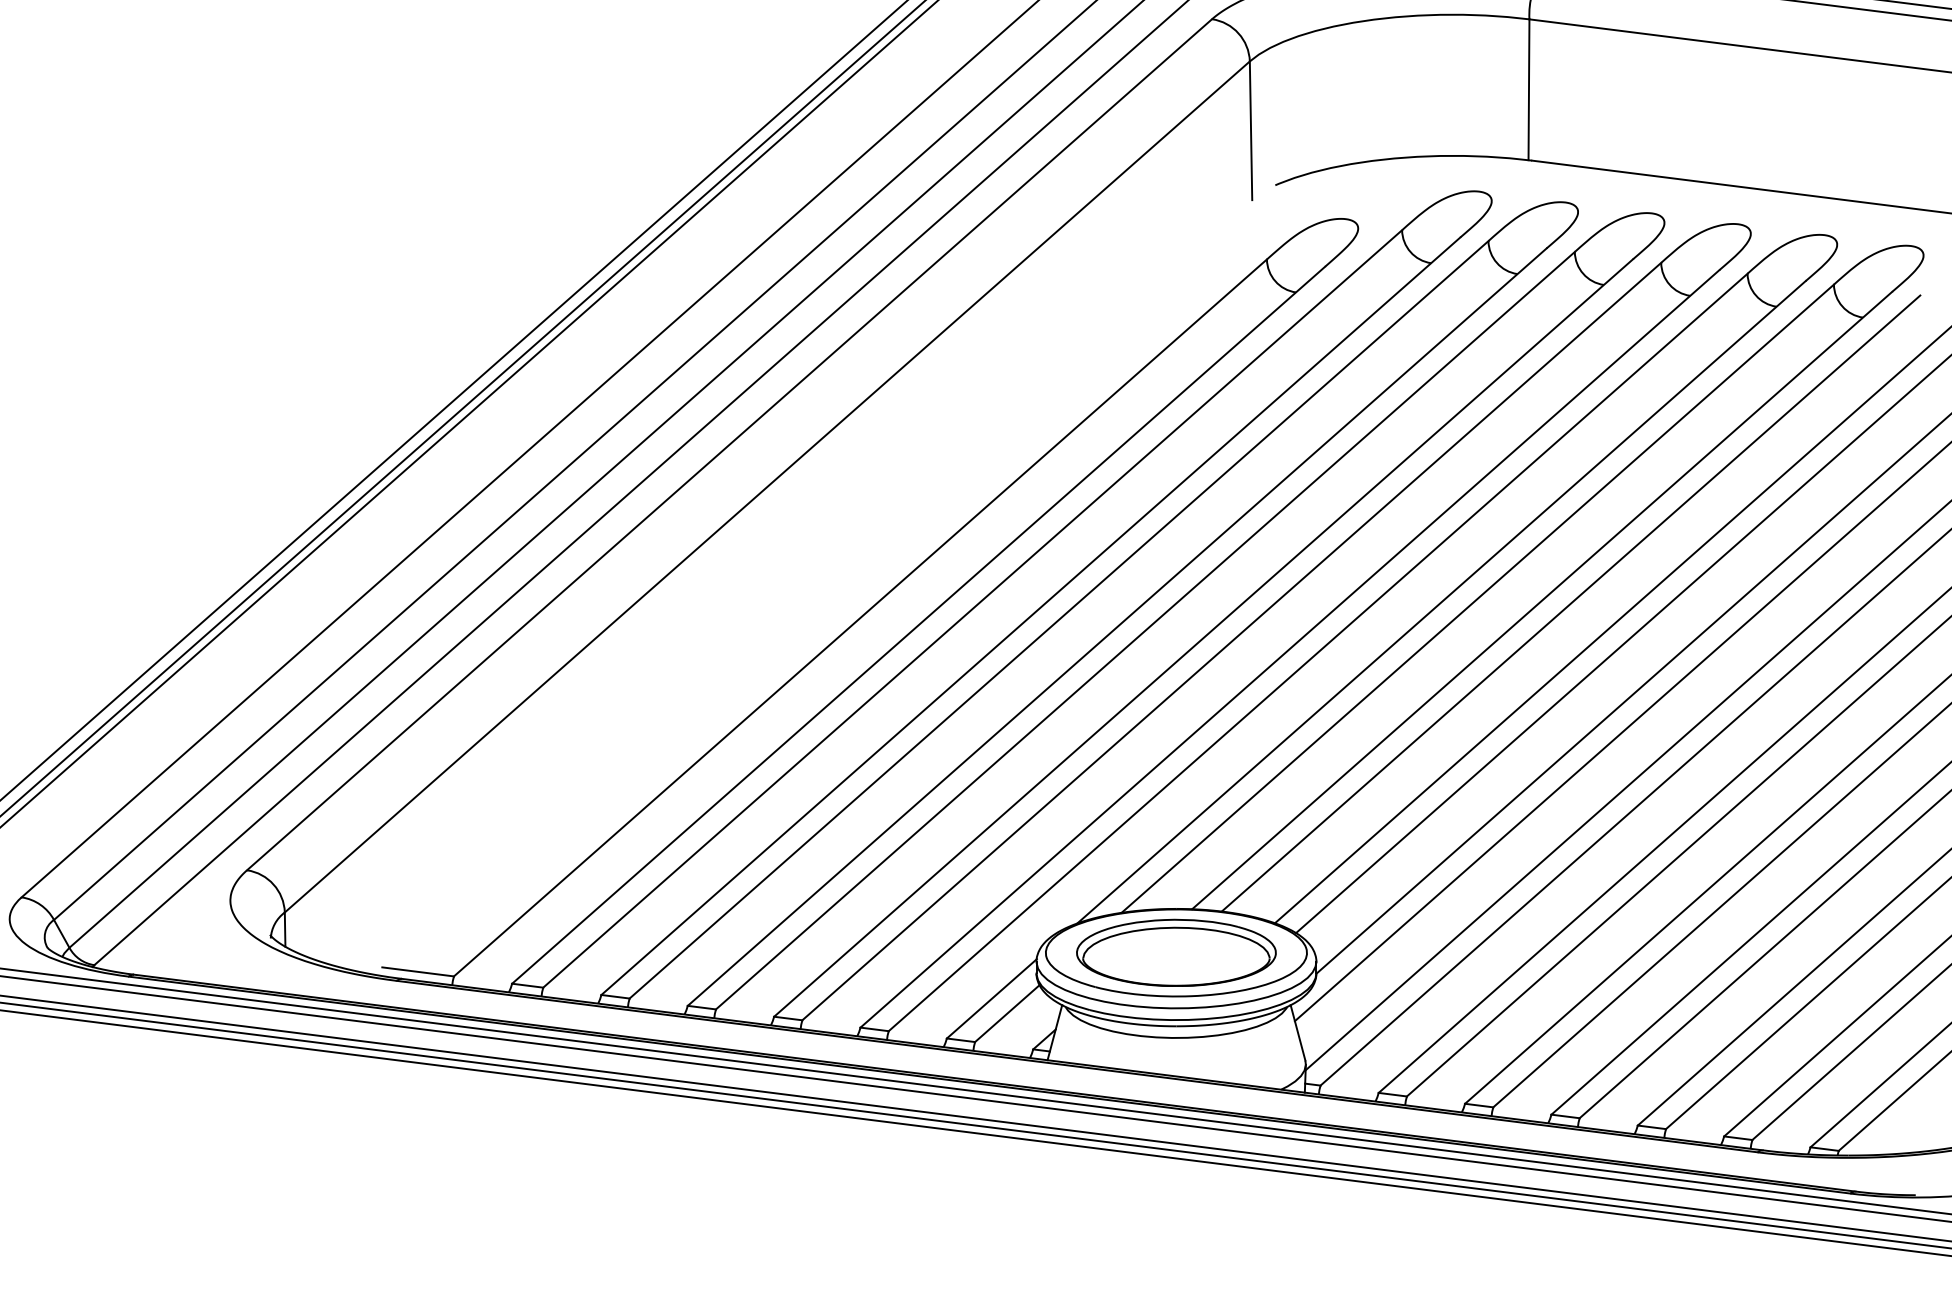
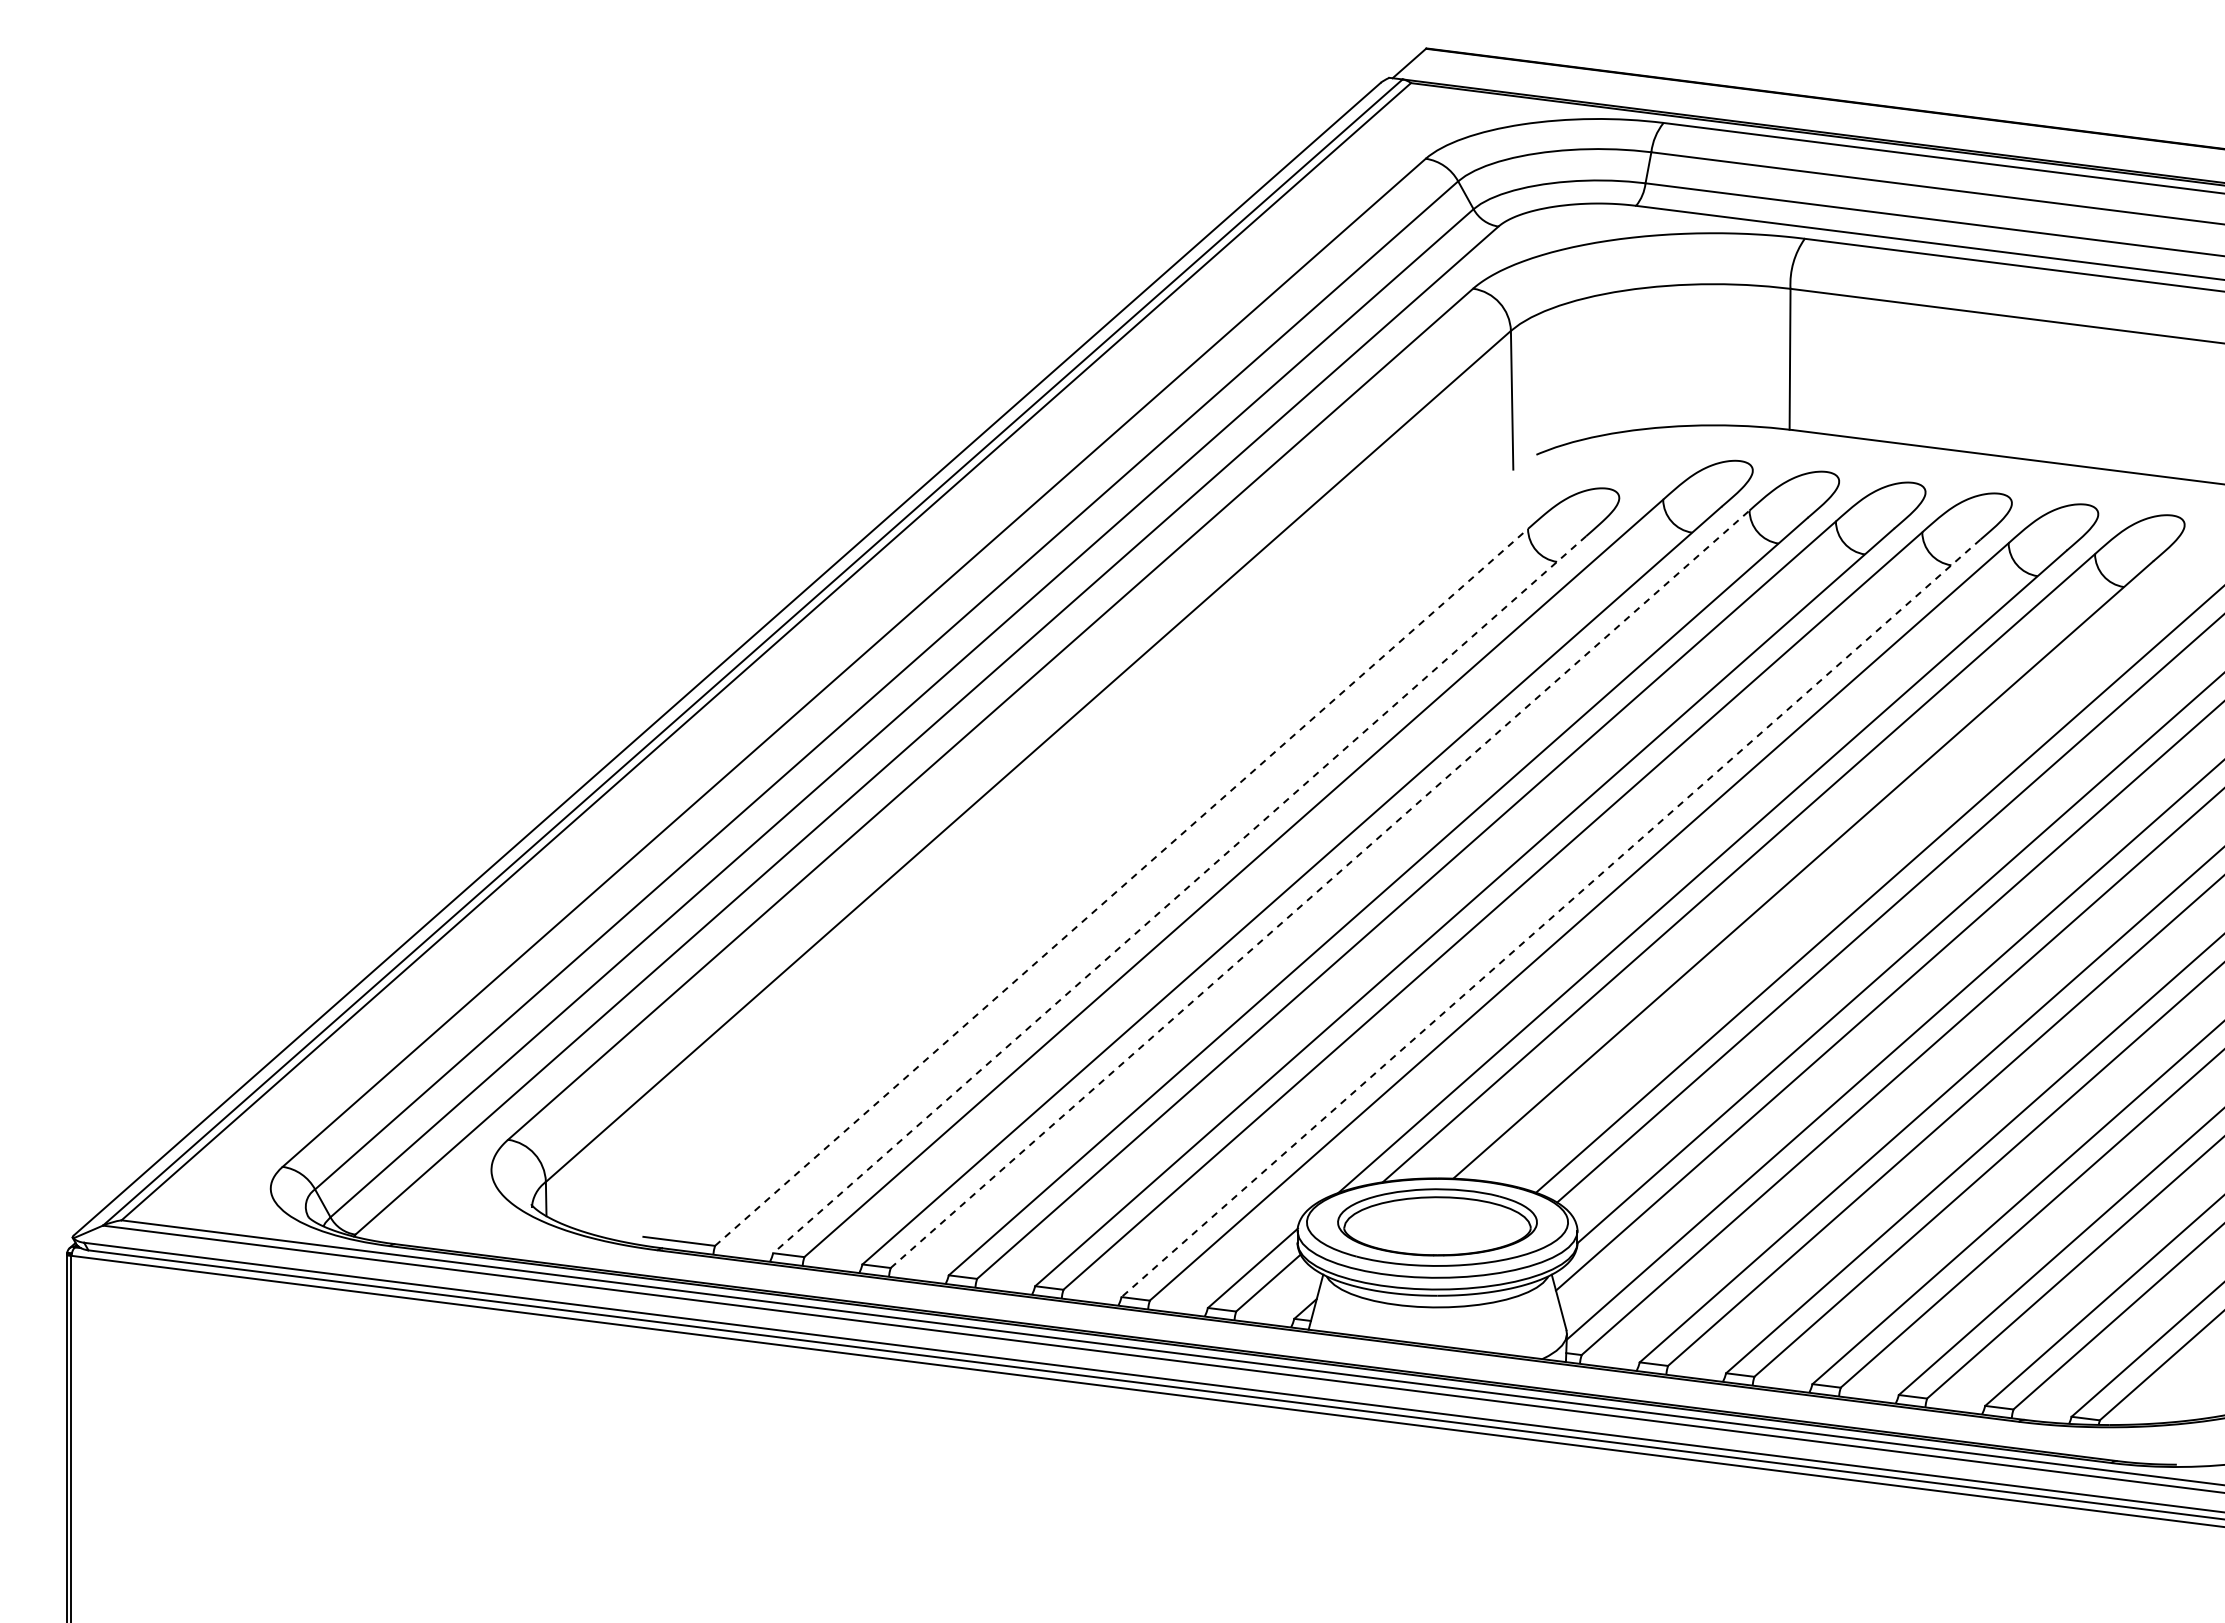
line: (1570, 603) -> (1831, 872), removed
line: (860, 618) -> (1121, 887), solid -> dashed
line: (1059, 620) -> (1320, 889), solid -> dashed
line: (918, 625) -> (1179, 894), solid -> dashed
line: (1290, 649) -> (1551, 918), solid -> dashed

